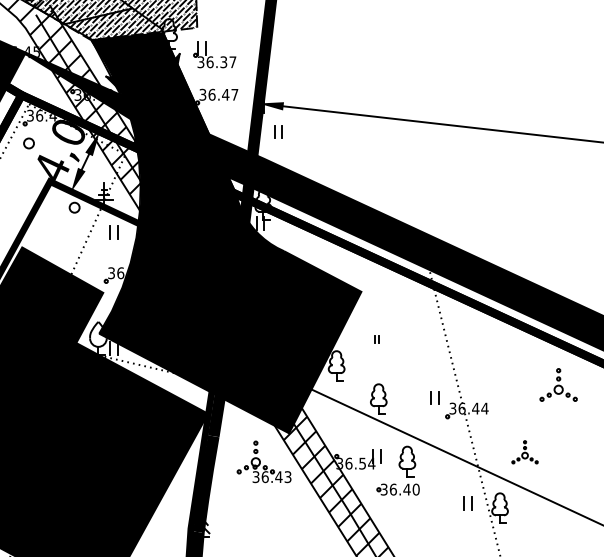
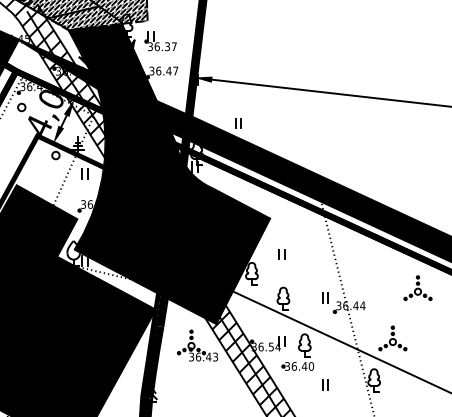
part: (278, 131) -> (238, 123), moved
part: (376, 339) -> (281, 254), size x1.67
part: (524, 452) -> (392, 338), size x1.43
part: (467, 503) -> (325, 385), moved

